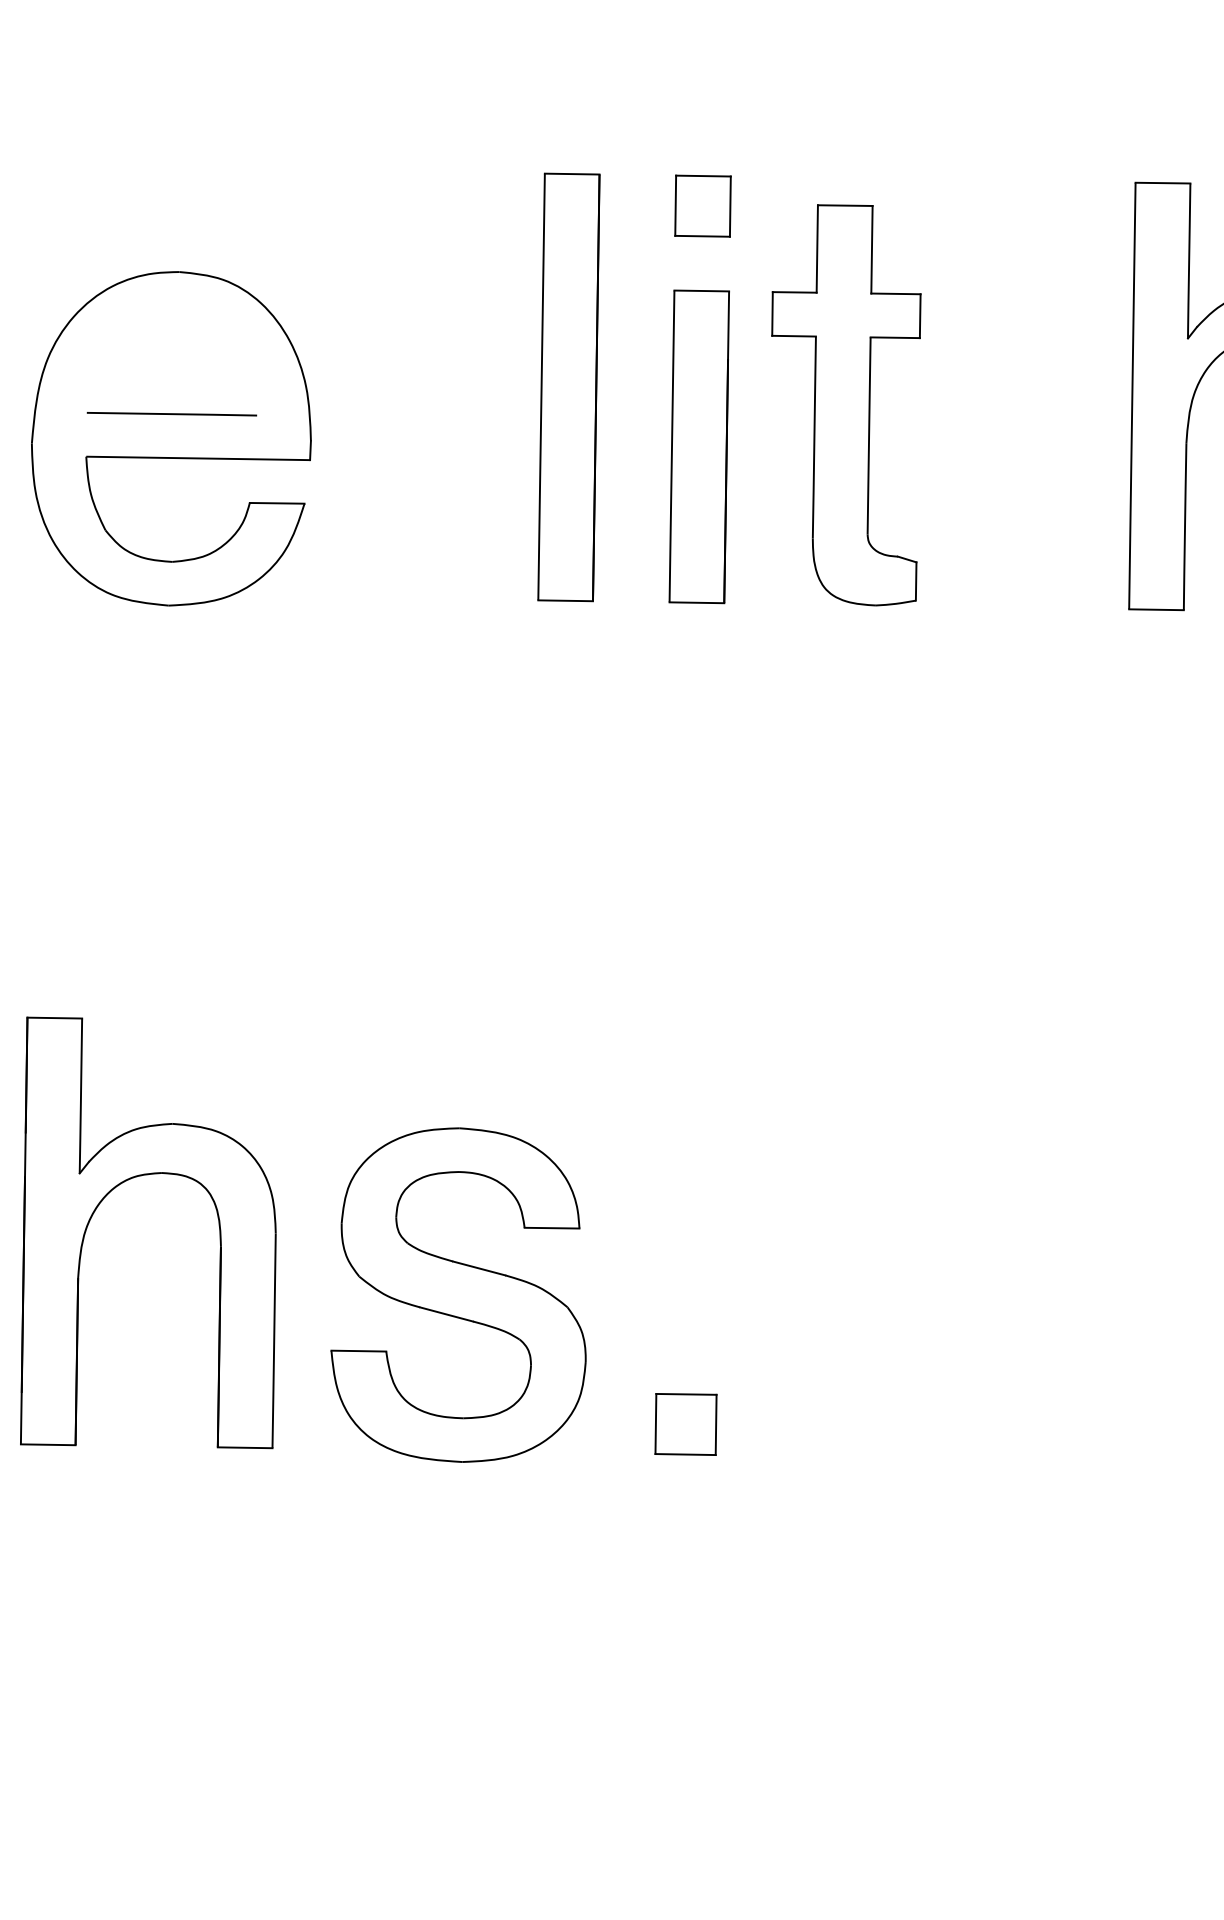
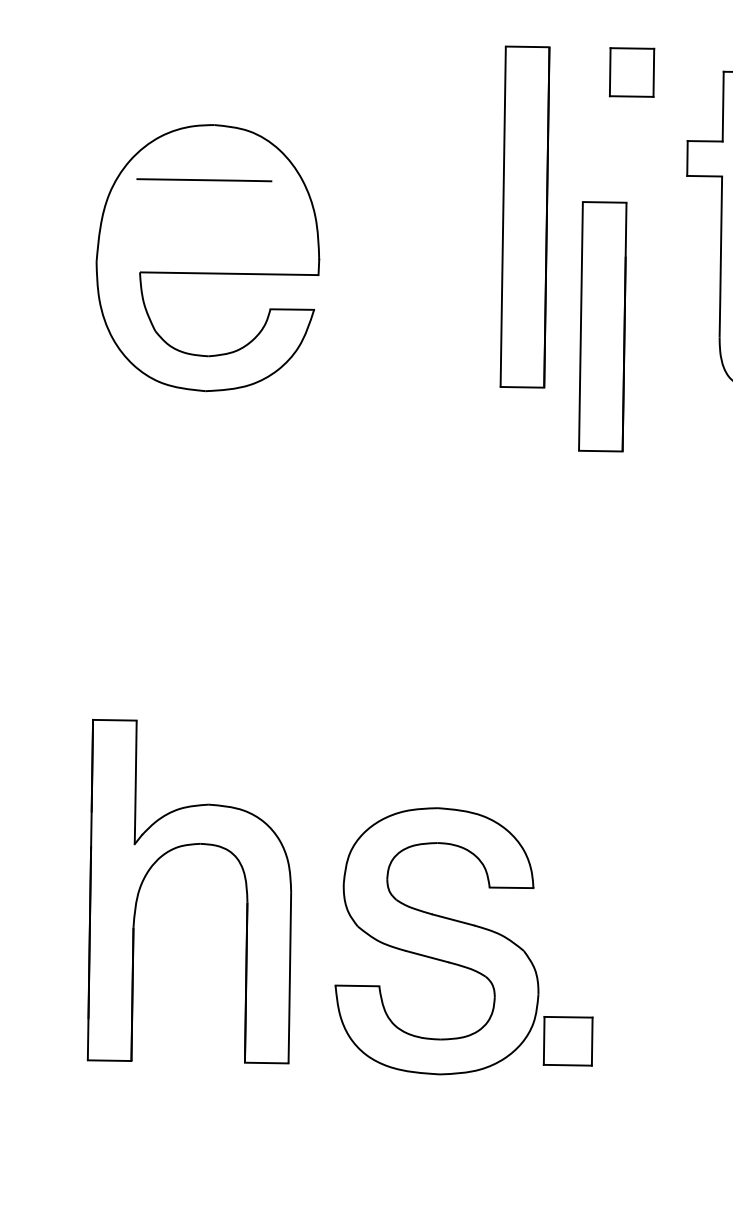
line: (171, 414) -> (203, 180), moved
part: (698, 446) -> (602, 326), moved
part: (685, 1424) -> (567, 1041), moved

